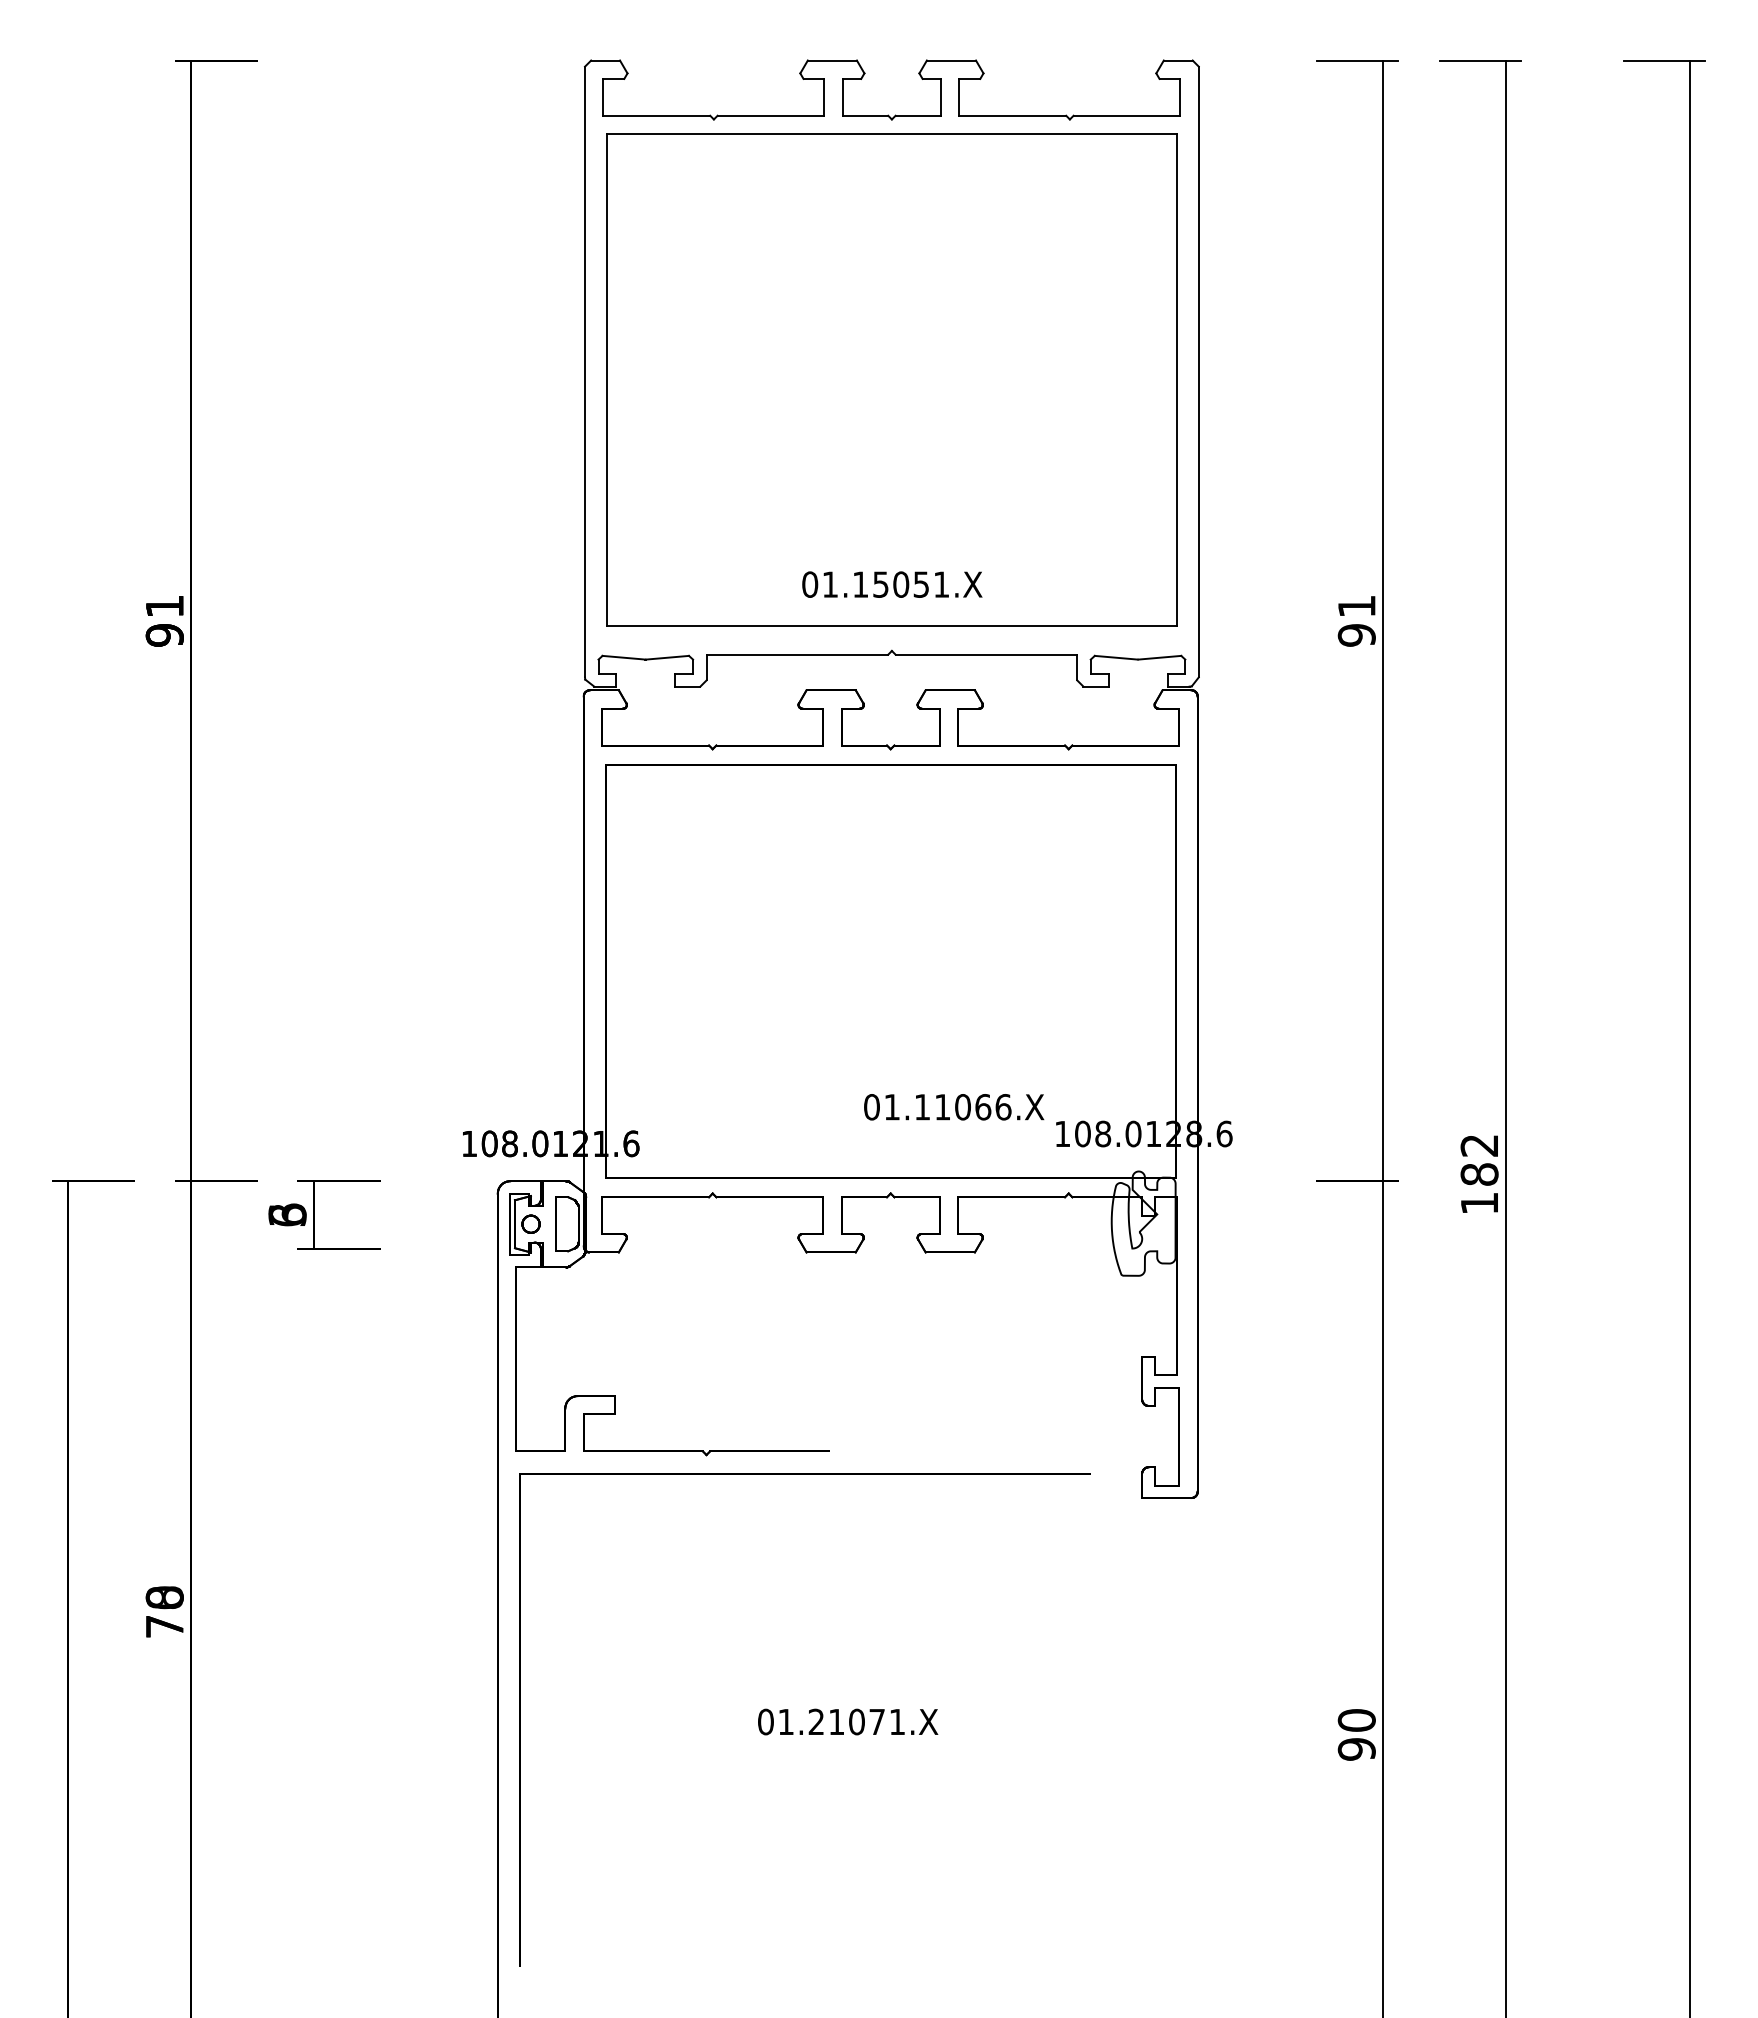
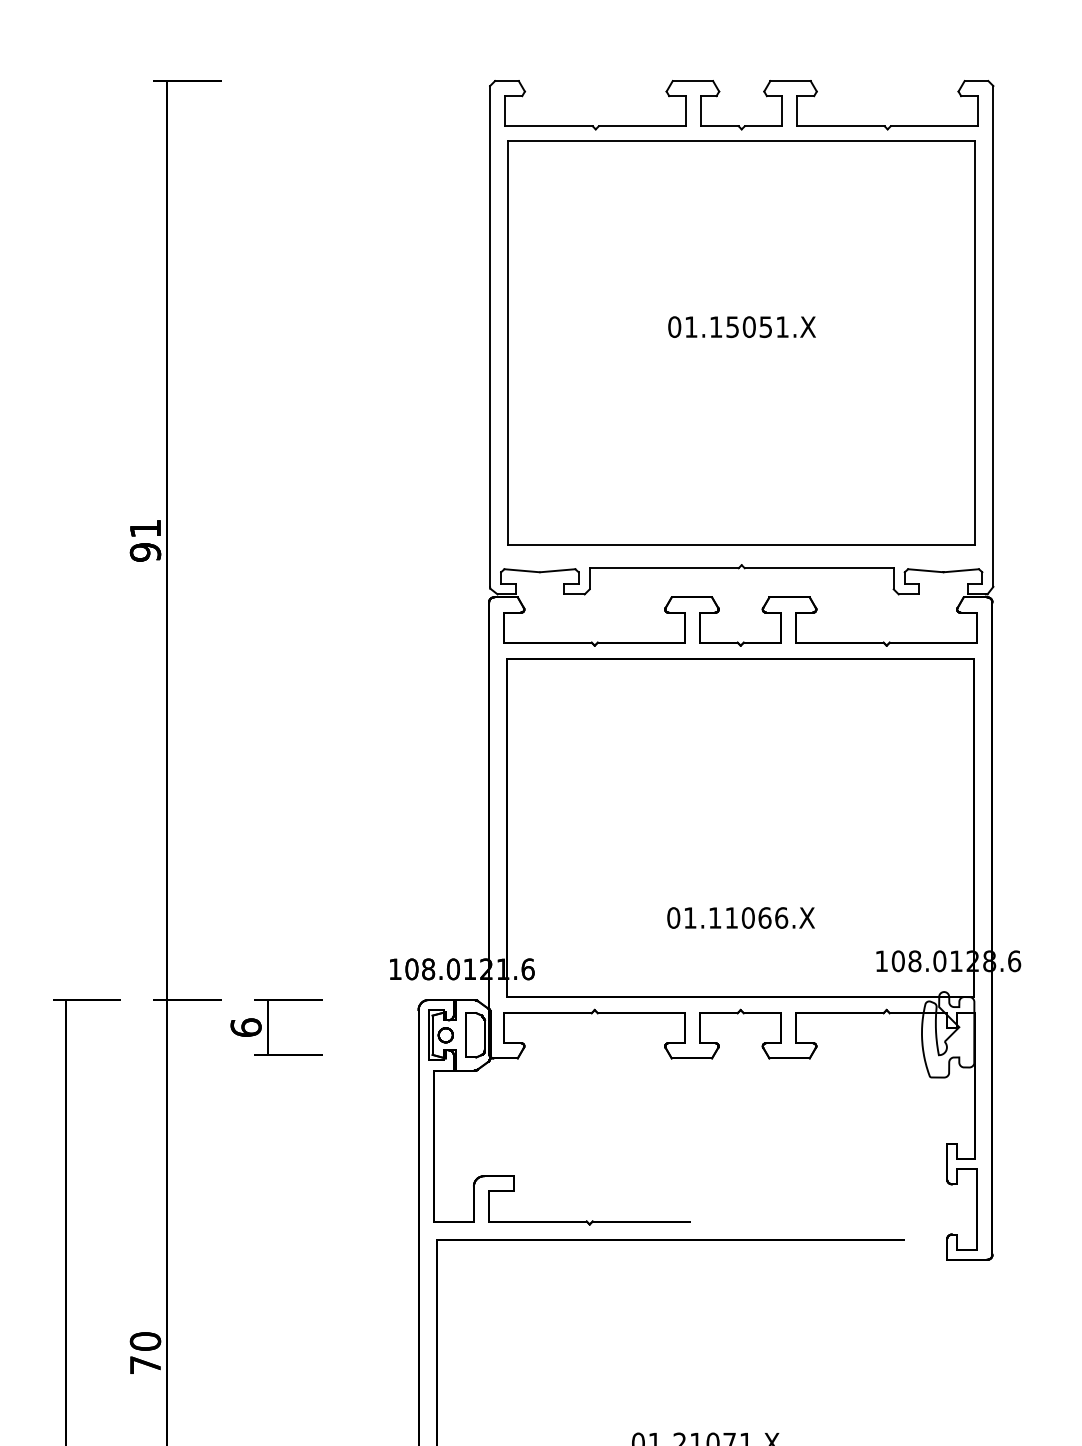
text: (892, 584) -> (742, 327), moved
text: (954, 1107) -> (741, 918), moved
text: (287, 1214) -> (246, 1027), 3 -> 6
text: (164, 1597) -> (145, 1341), 78 -> 70

